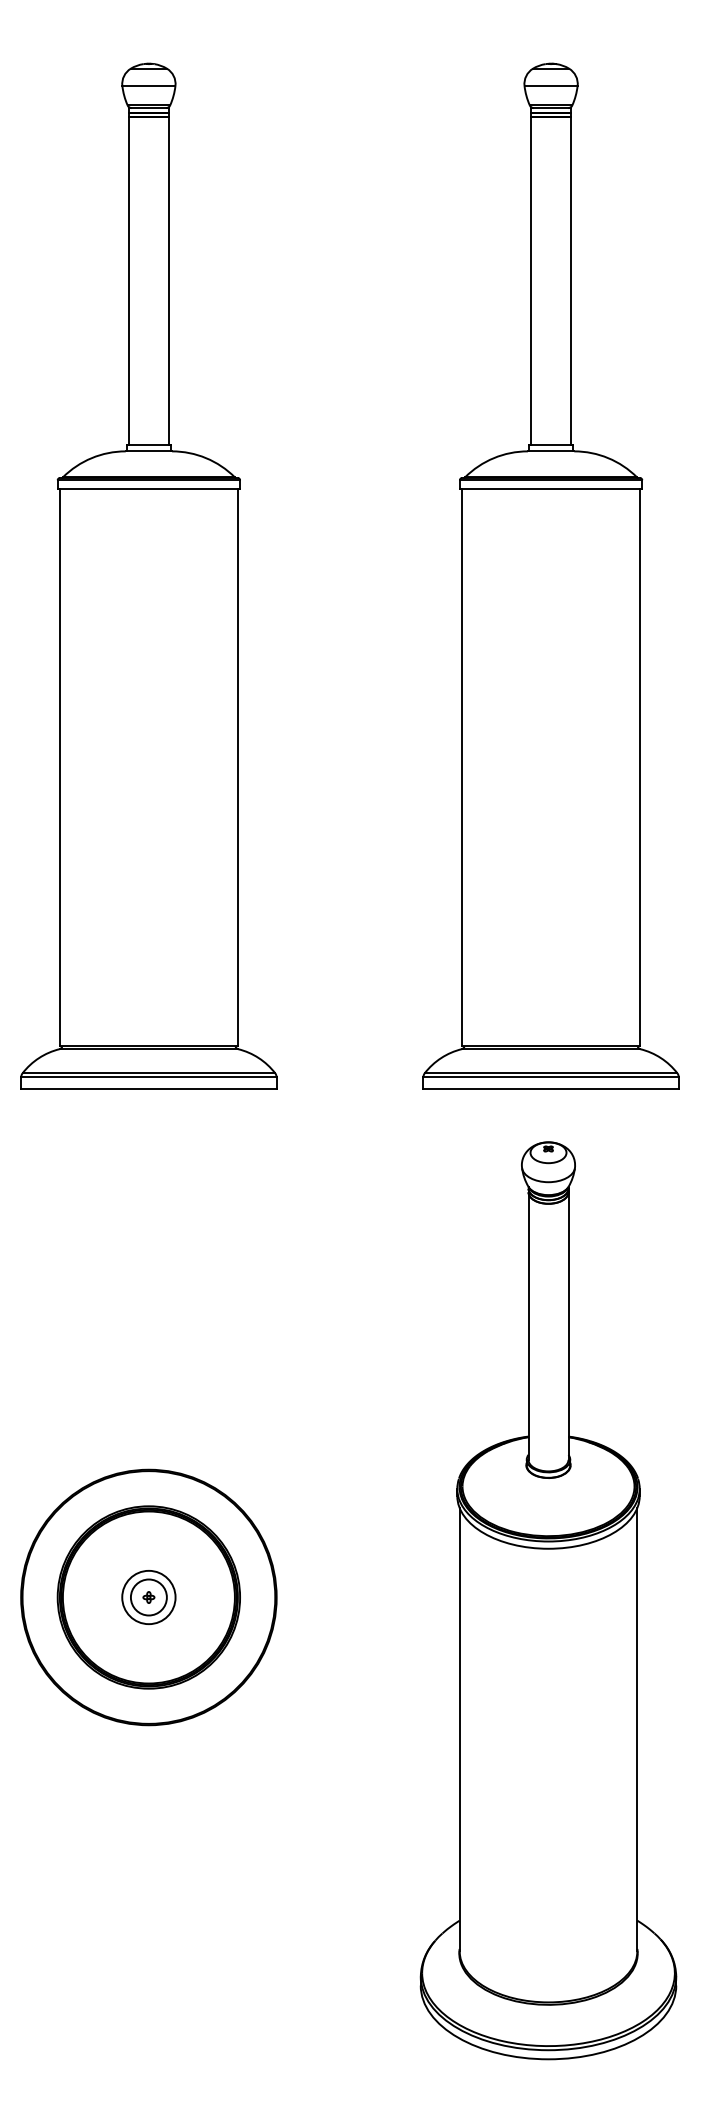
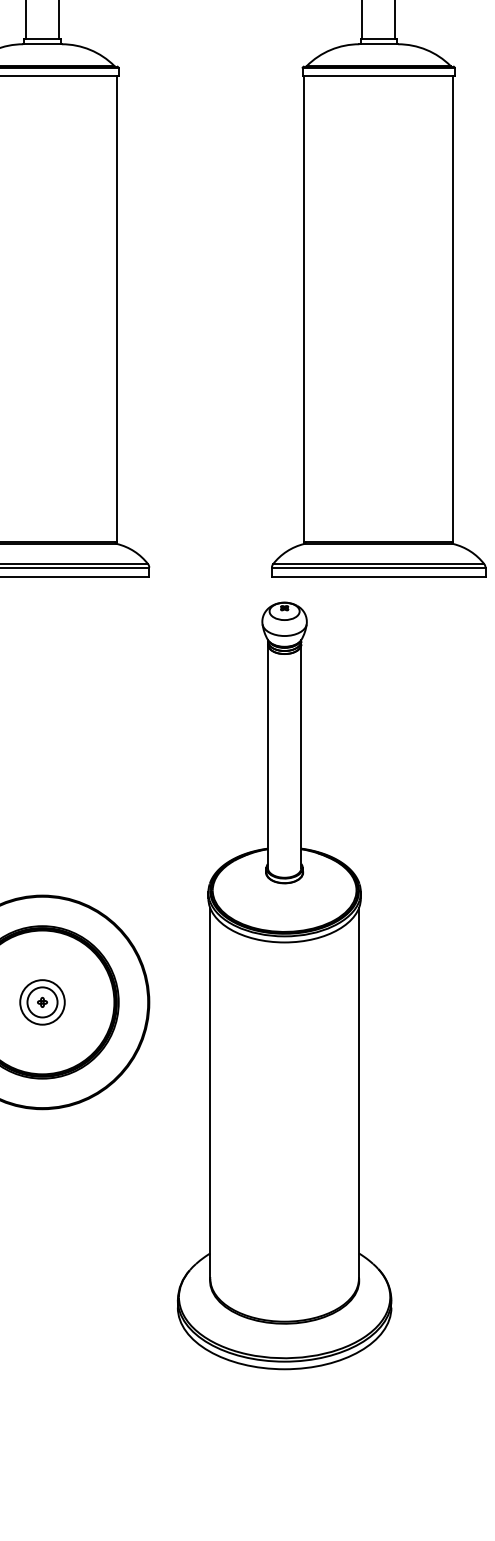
part: (548, 1600) -> (284, 985), moved

